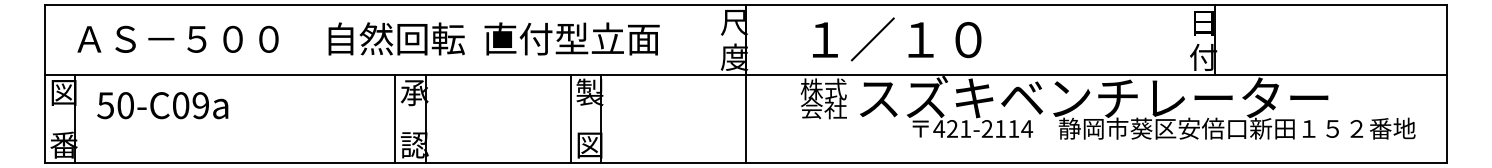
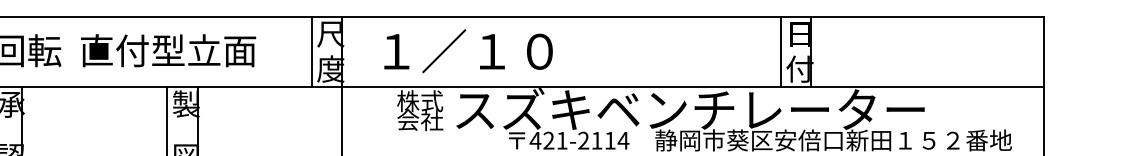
text: (897, 39) -> (468, 51), moved
line: (715, 40) -> (311, 52), added
line: (1184, 40) -> (780, 52), added

